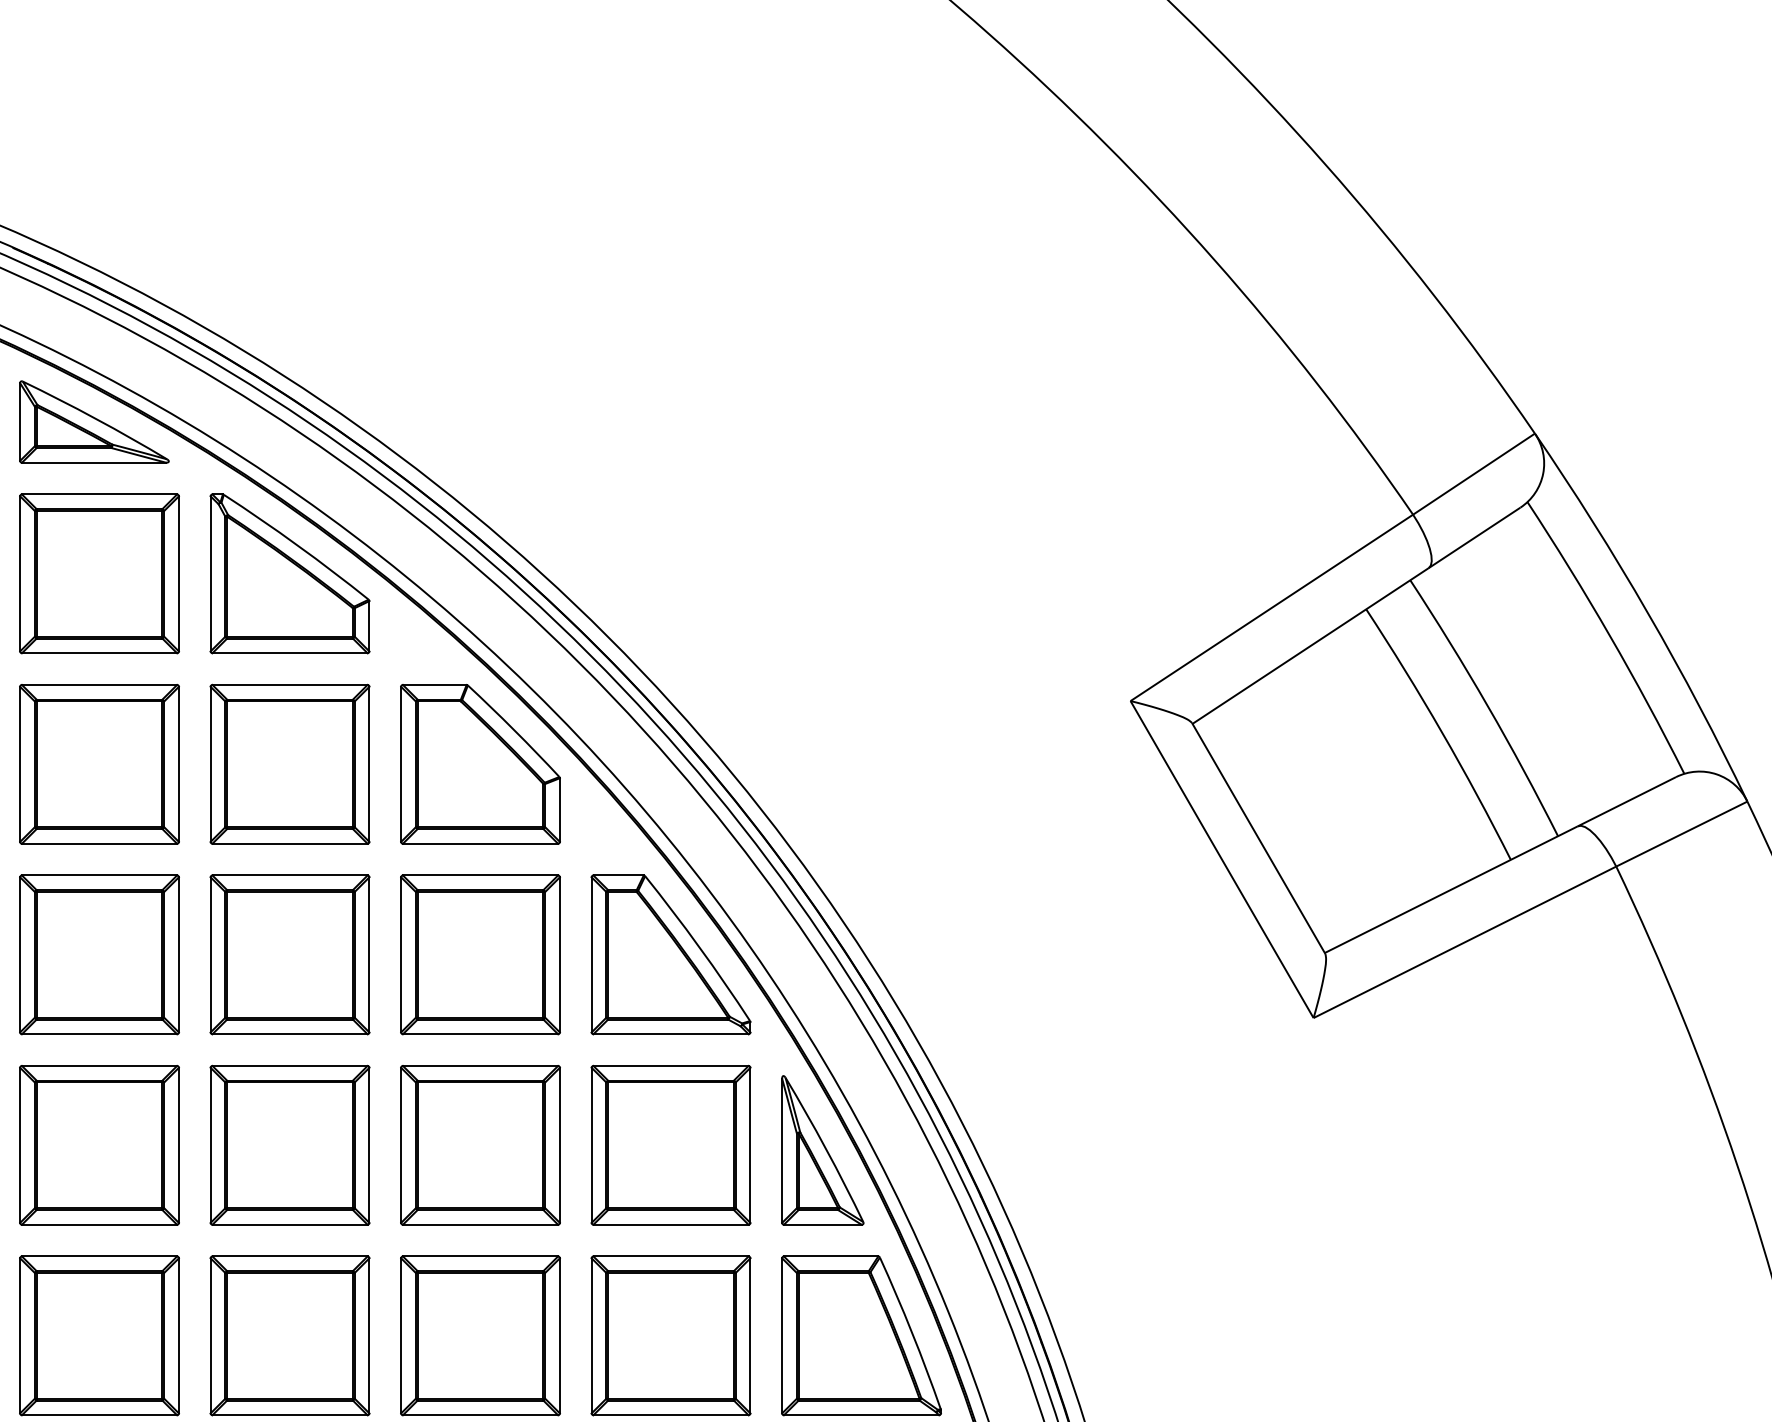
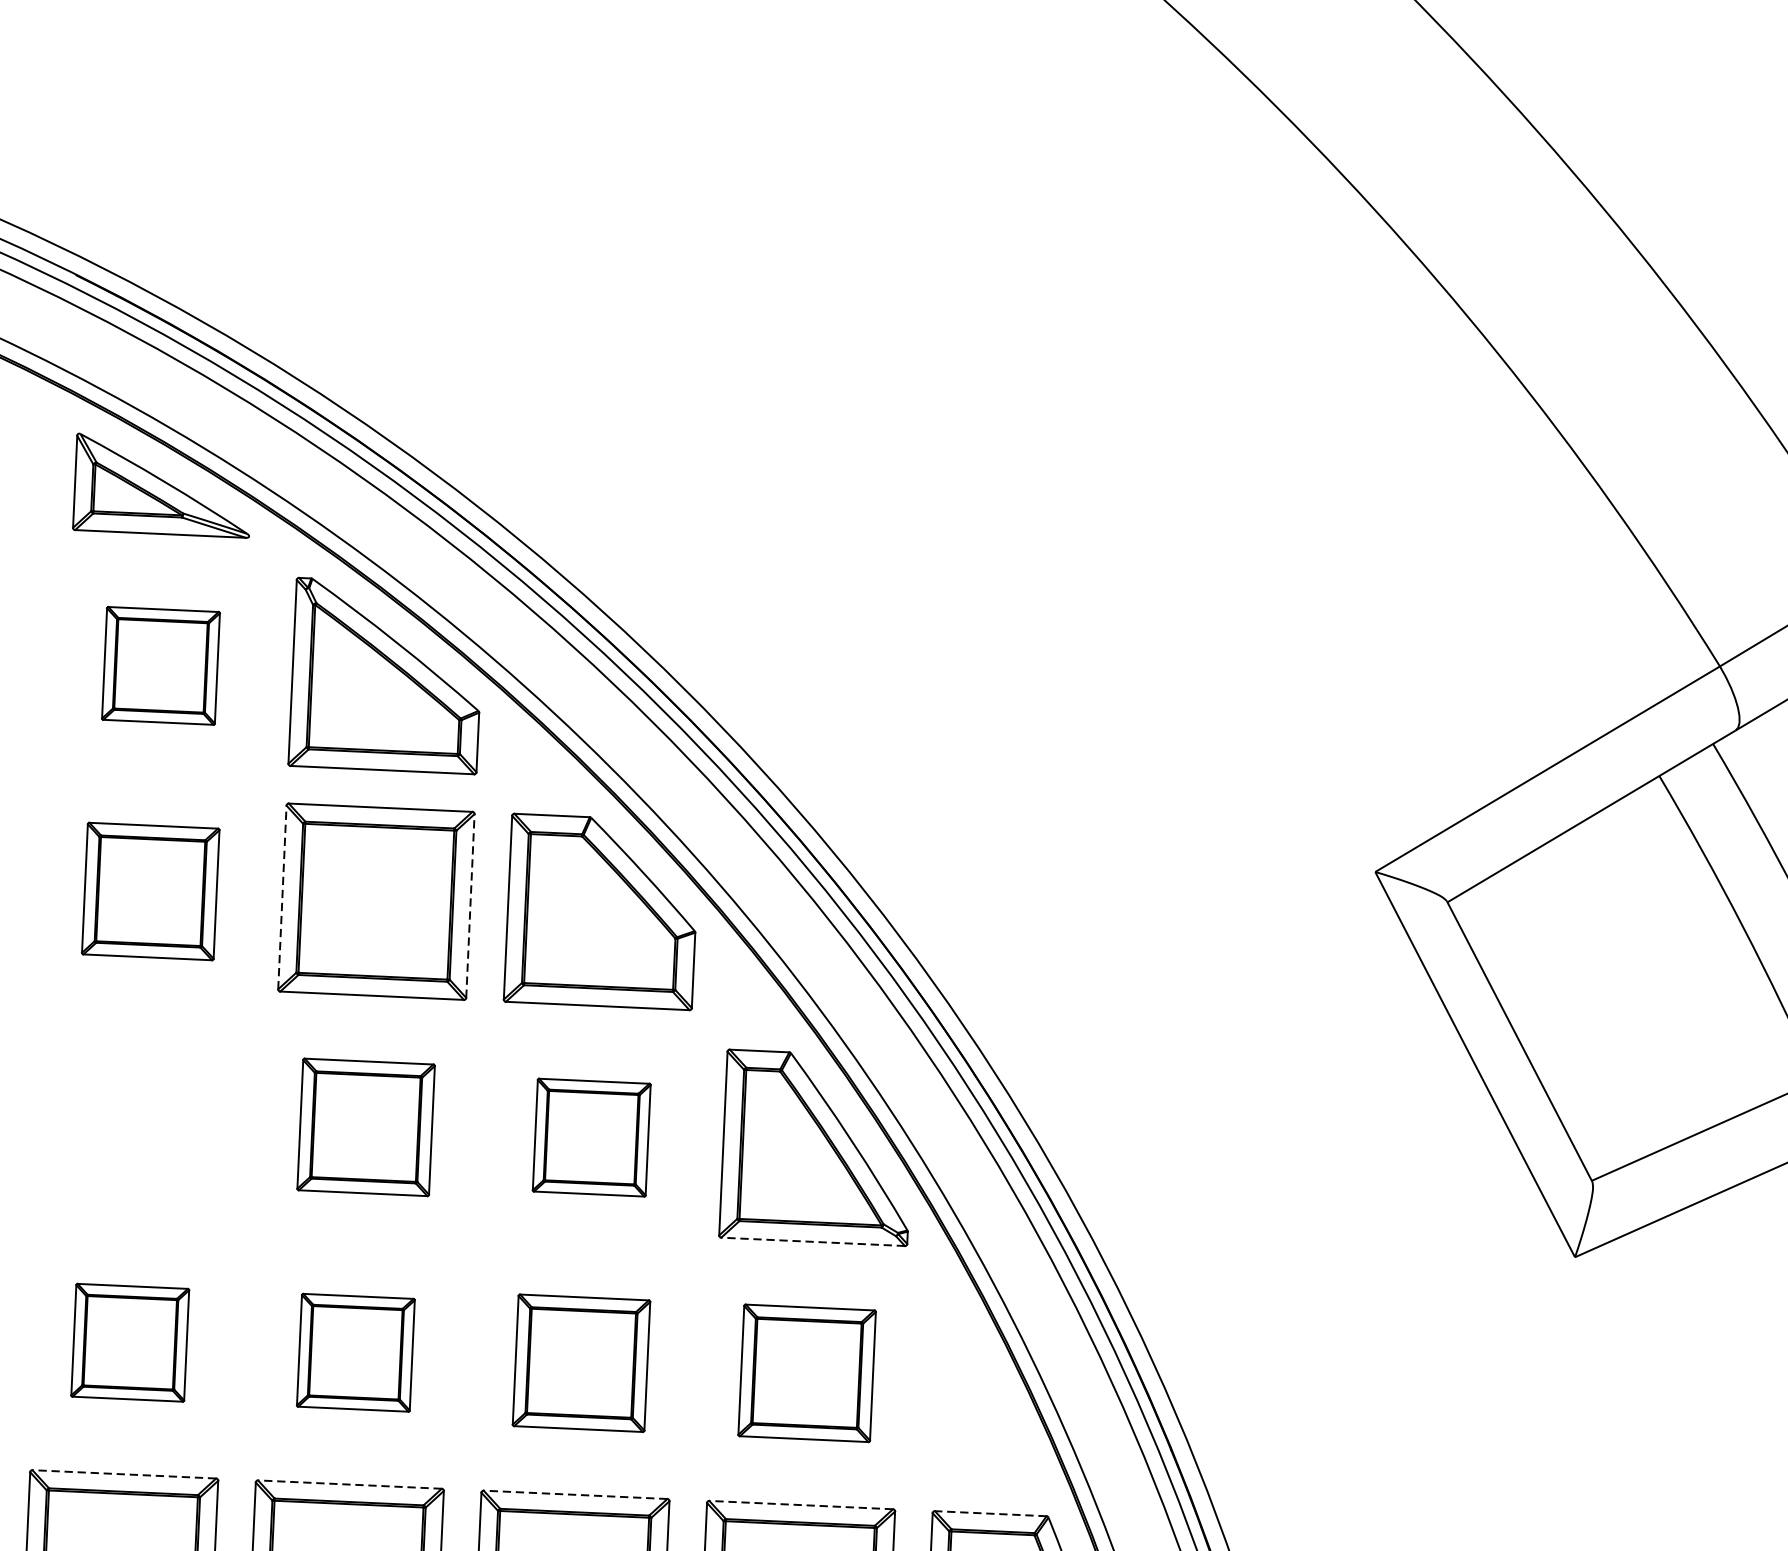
part: (99, 573) -> (160, 665), size x0.6
part: (99, 764) -> (150, 891), size x0.7
line: (210, 764) -> (282, 897), solid -> dashed
line: (369, 764) -> (470, 906), solid -> dashed
part: (99, 954) -> (140, 1116), removed
part: (289, 954) -> (365, 1126), size x0.7
part: (480, 954) -> (591, 1137), size x0.6
line: (671, 1034) -> (813, 1242), solid -> dashed
part: (289, 1144) -> (355, 1351), size x0.6
part: (670, 1144) -> (806, 1372), size x0.7
part: (99, 1145) -> (130, 1342), size x0.6
part: (480, 1145) -> (581, 1363), size x0.7
part: (822, 1150) -> (986, 1387), removed
line: (99, 1256) -> (124, 1474), solid -> dashed
line: (290, 1256) -> (350, 1484), solid -> dashed
line: (480, 1256) -> (575, 1494), solid -> dashed
line: (671, 1256) -> (801, 1505), solid -> dashed
line: (830, 1256) -> (990, 1513), solid -> dashed

